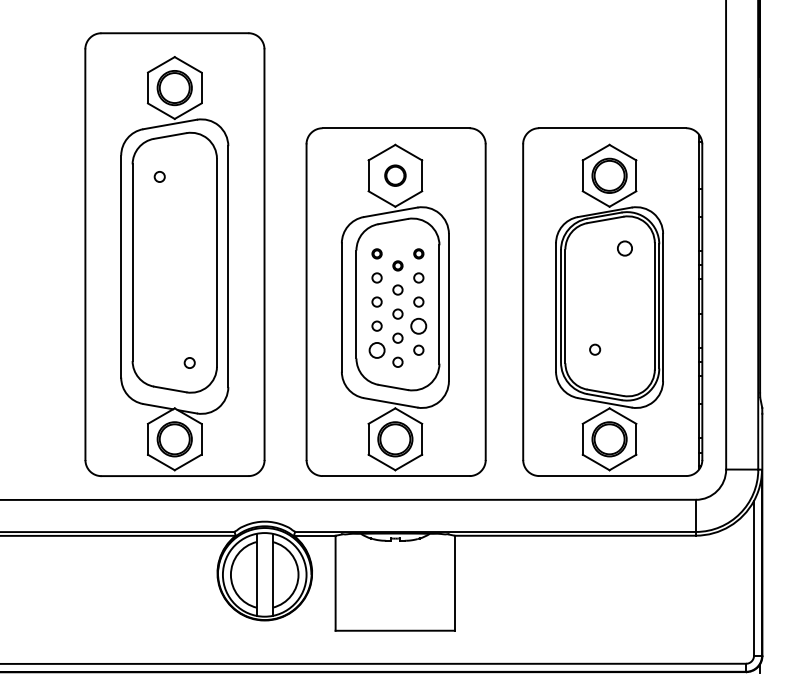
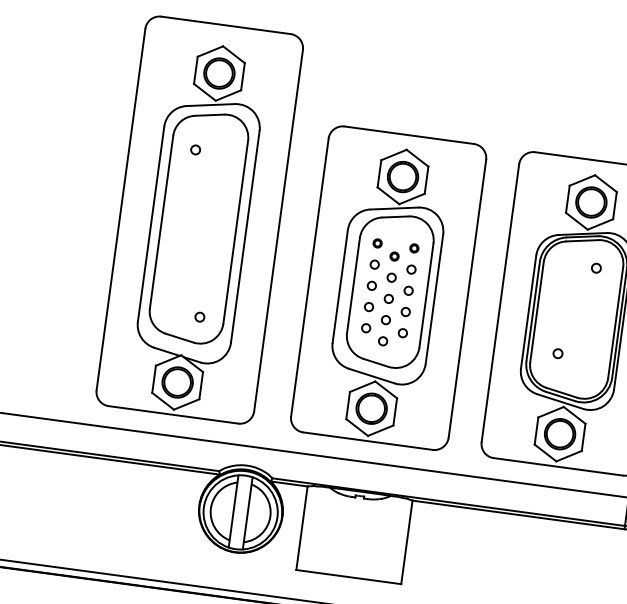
part: (395, 175) -> (403, 176), size x1.67
circle: (625, 248) -> (596, 268), size x0.71
circle: (418, 325) -> (405, 311), size x0.62
circle: (376, 349) -> (365, 327), size x0.62

